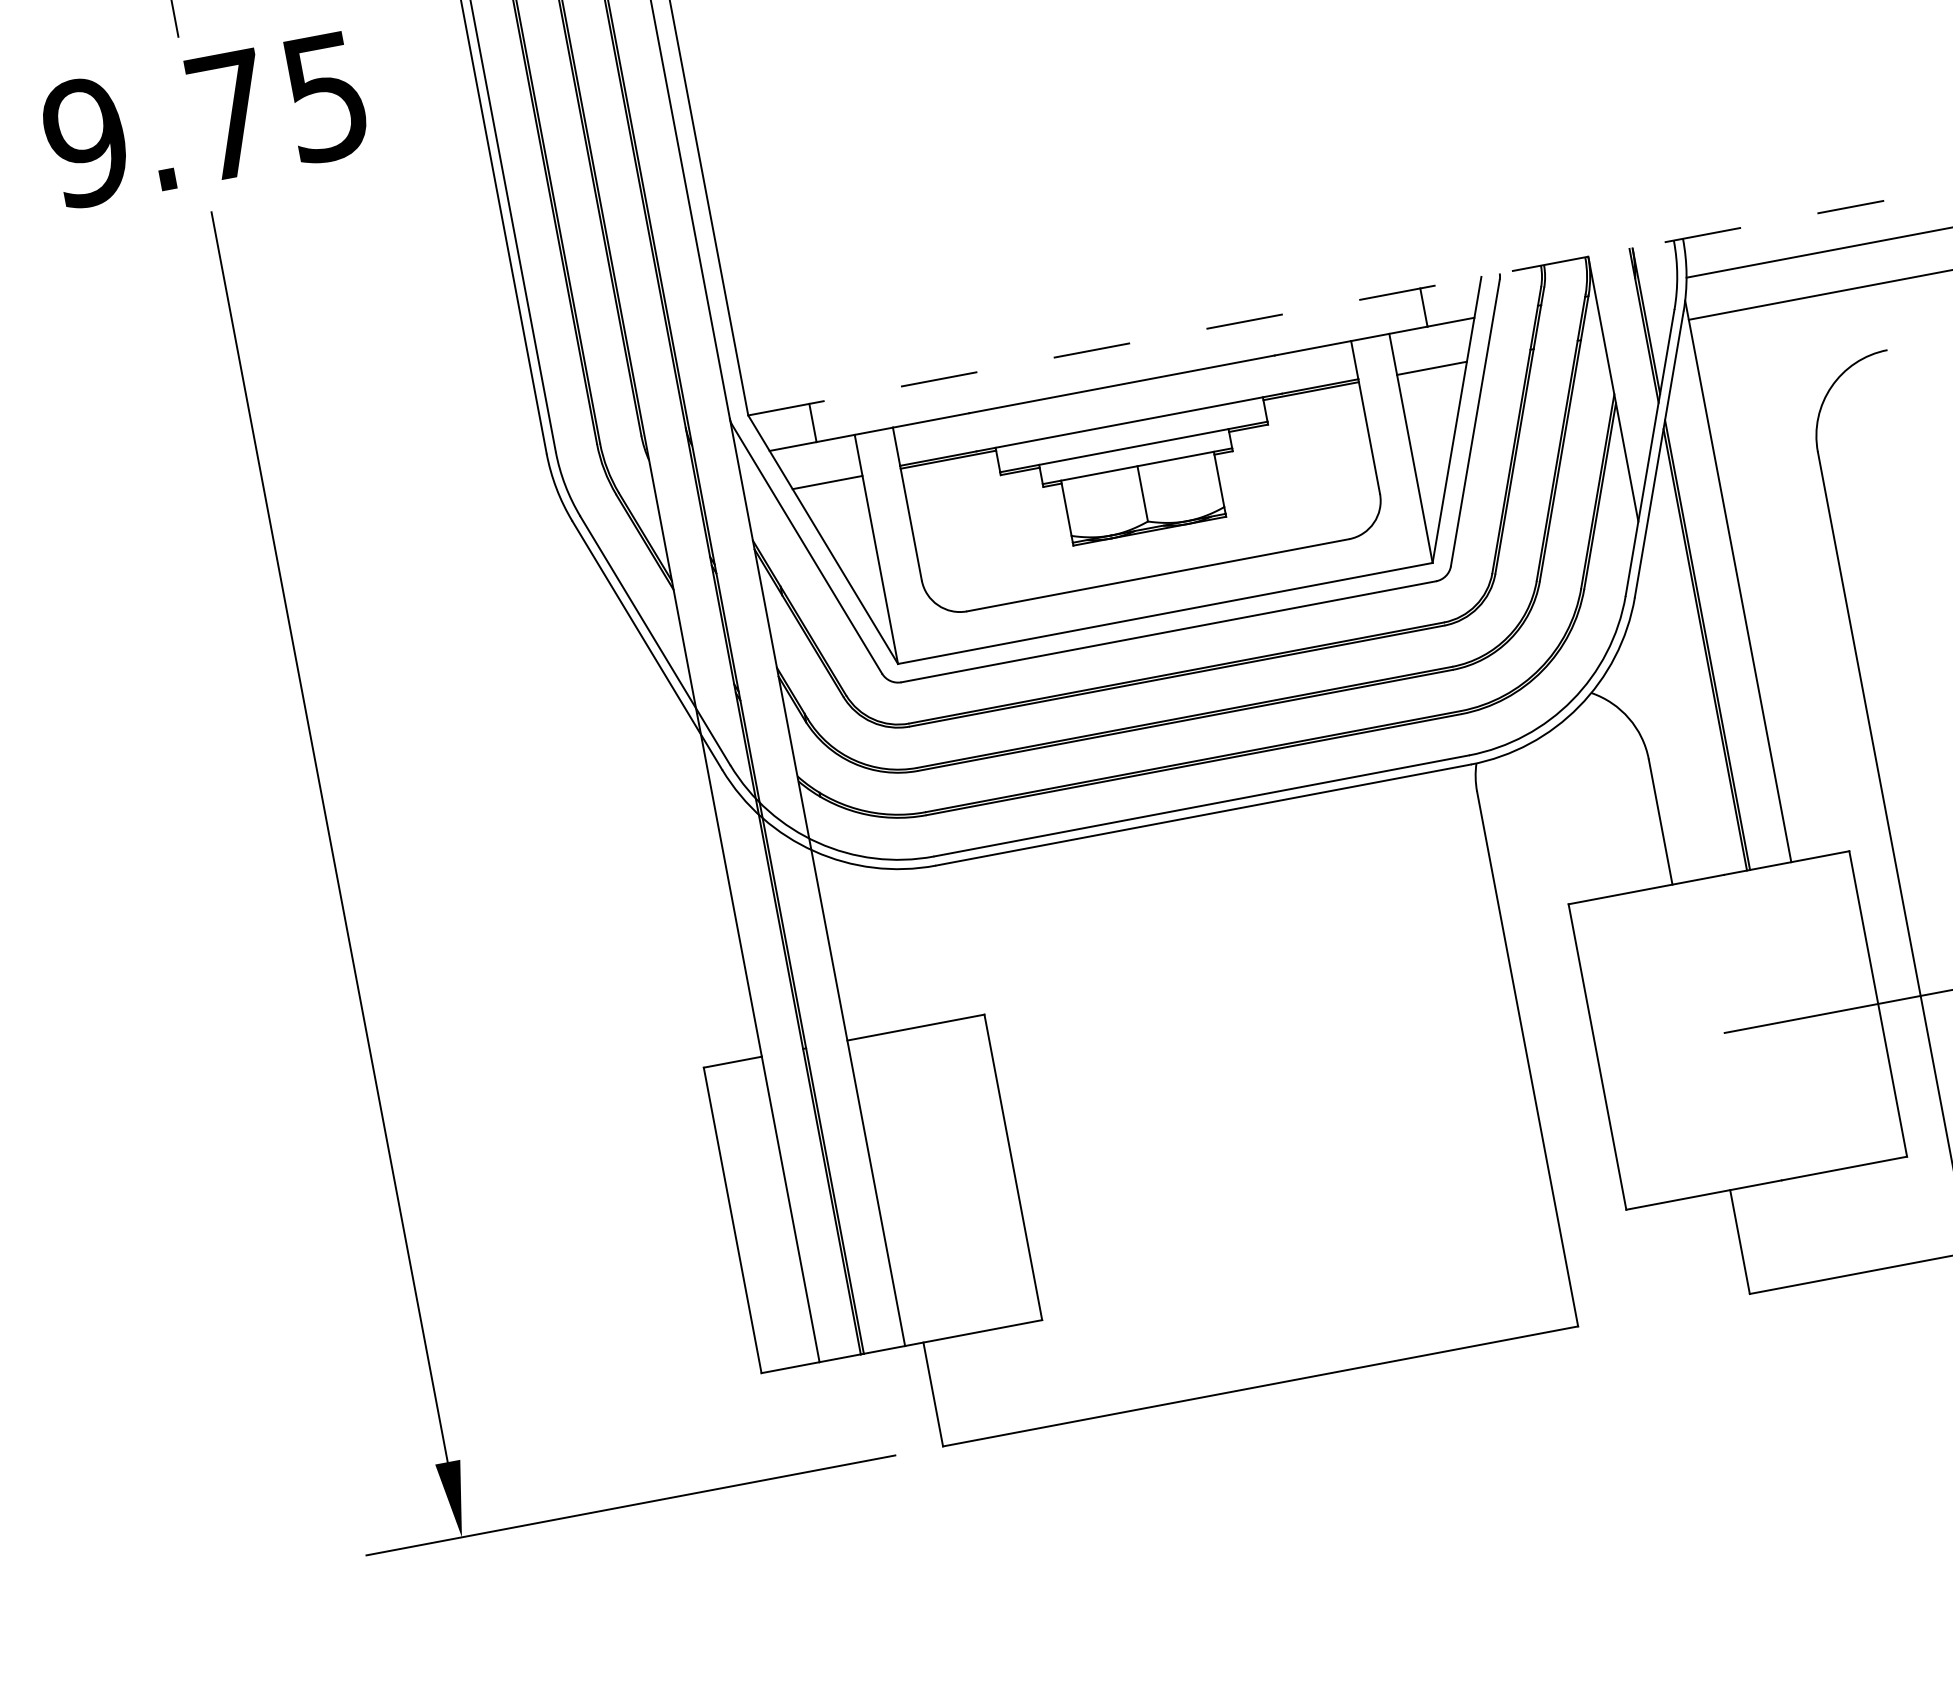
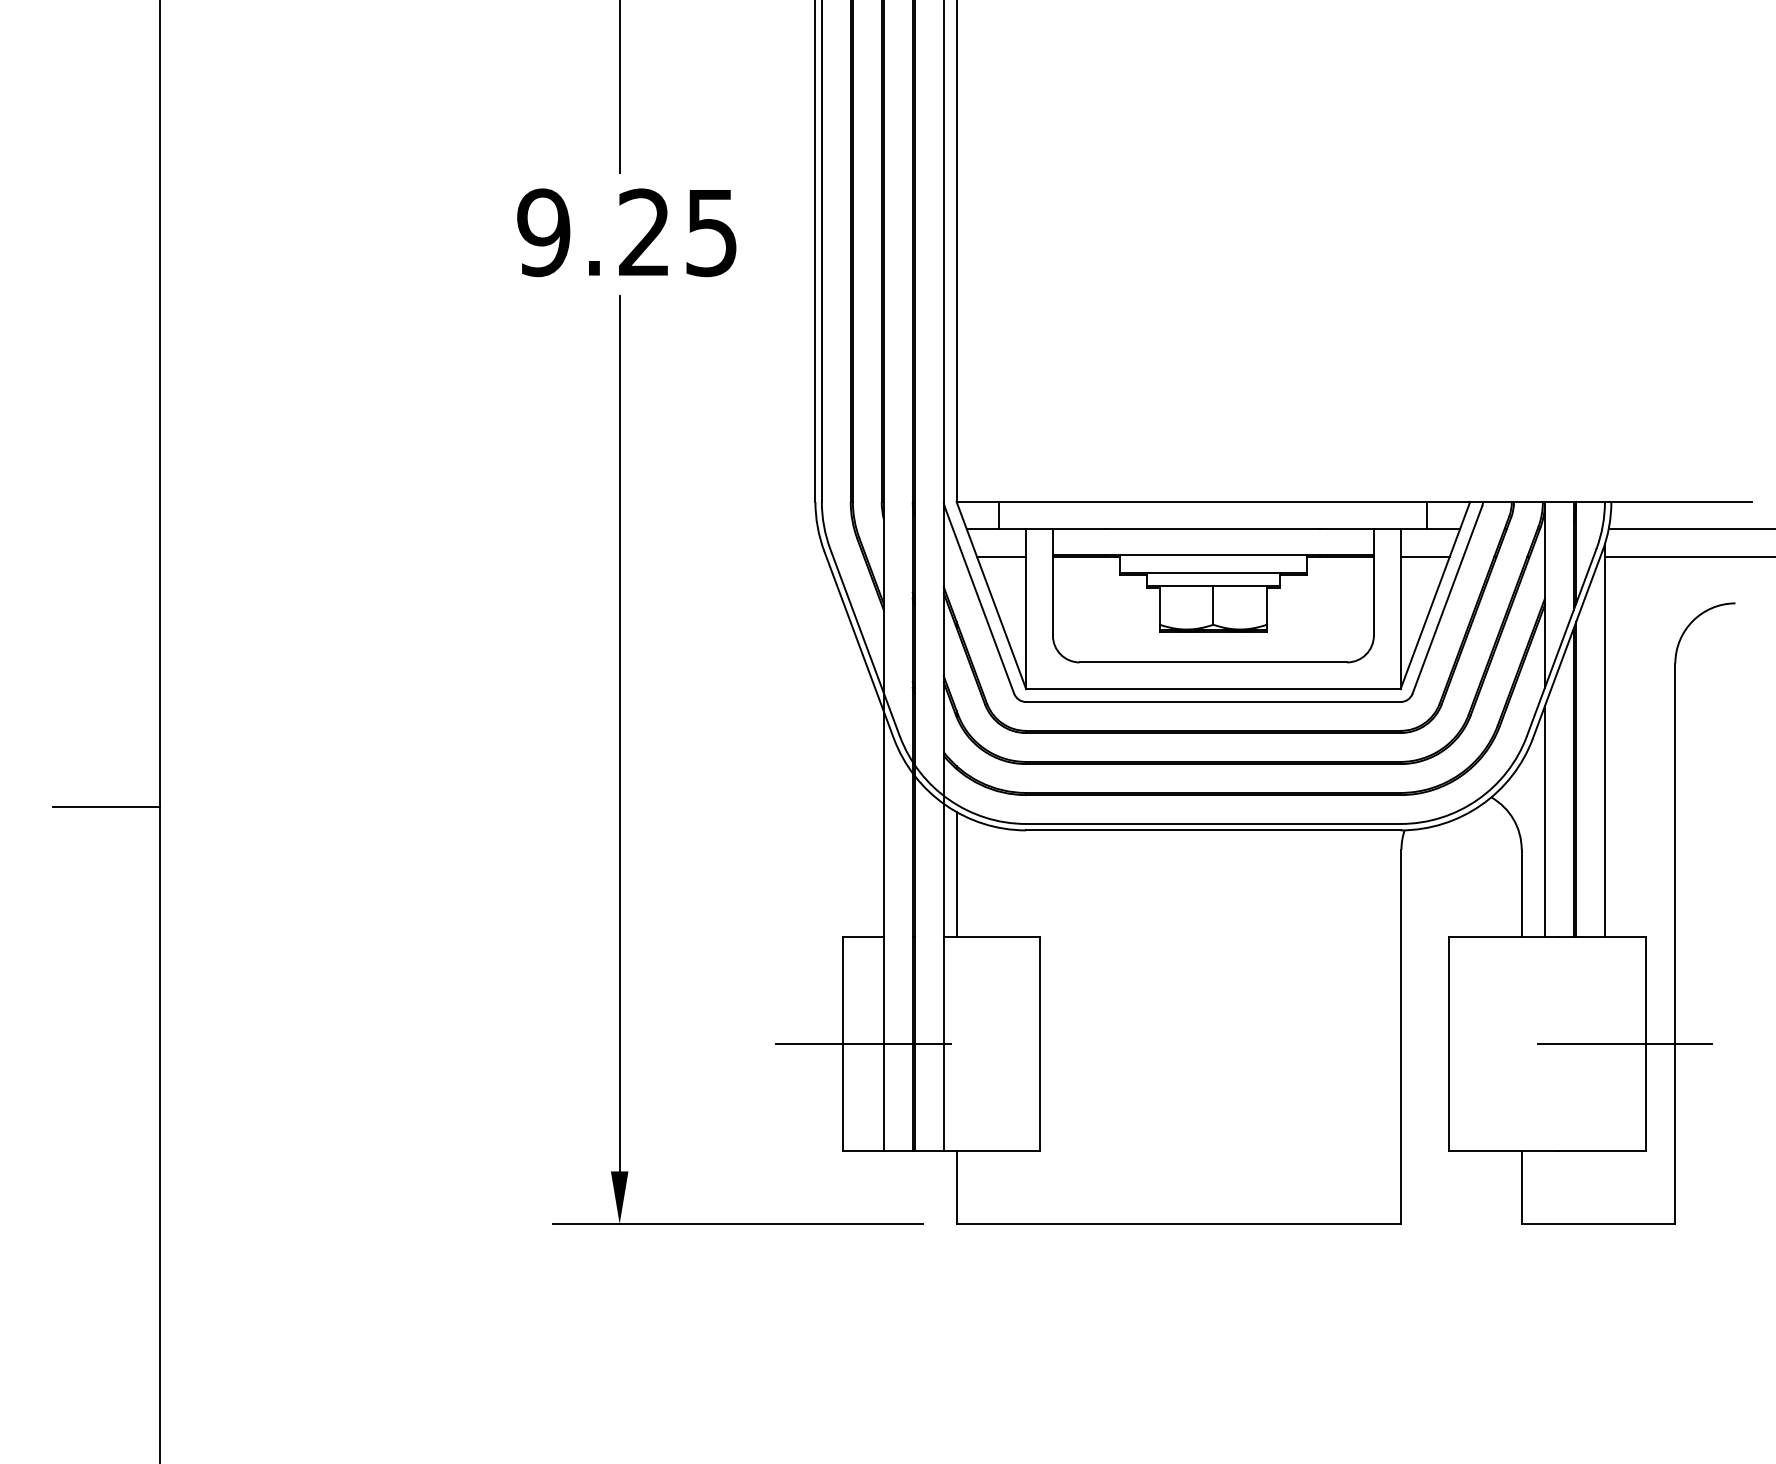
text: (229, 113) -> (644, 231), 9.75 -> 9.25
line: (1316, 307) -> (1354, 501), dashed -> solid
line: (1675, 712) -> (1545, 821), added
line: (848, 947) -> (956, 874), added
line: (761, 1215) -> (863, 1044), added

